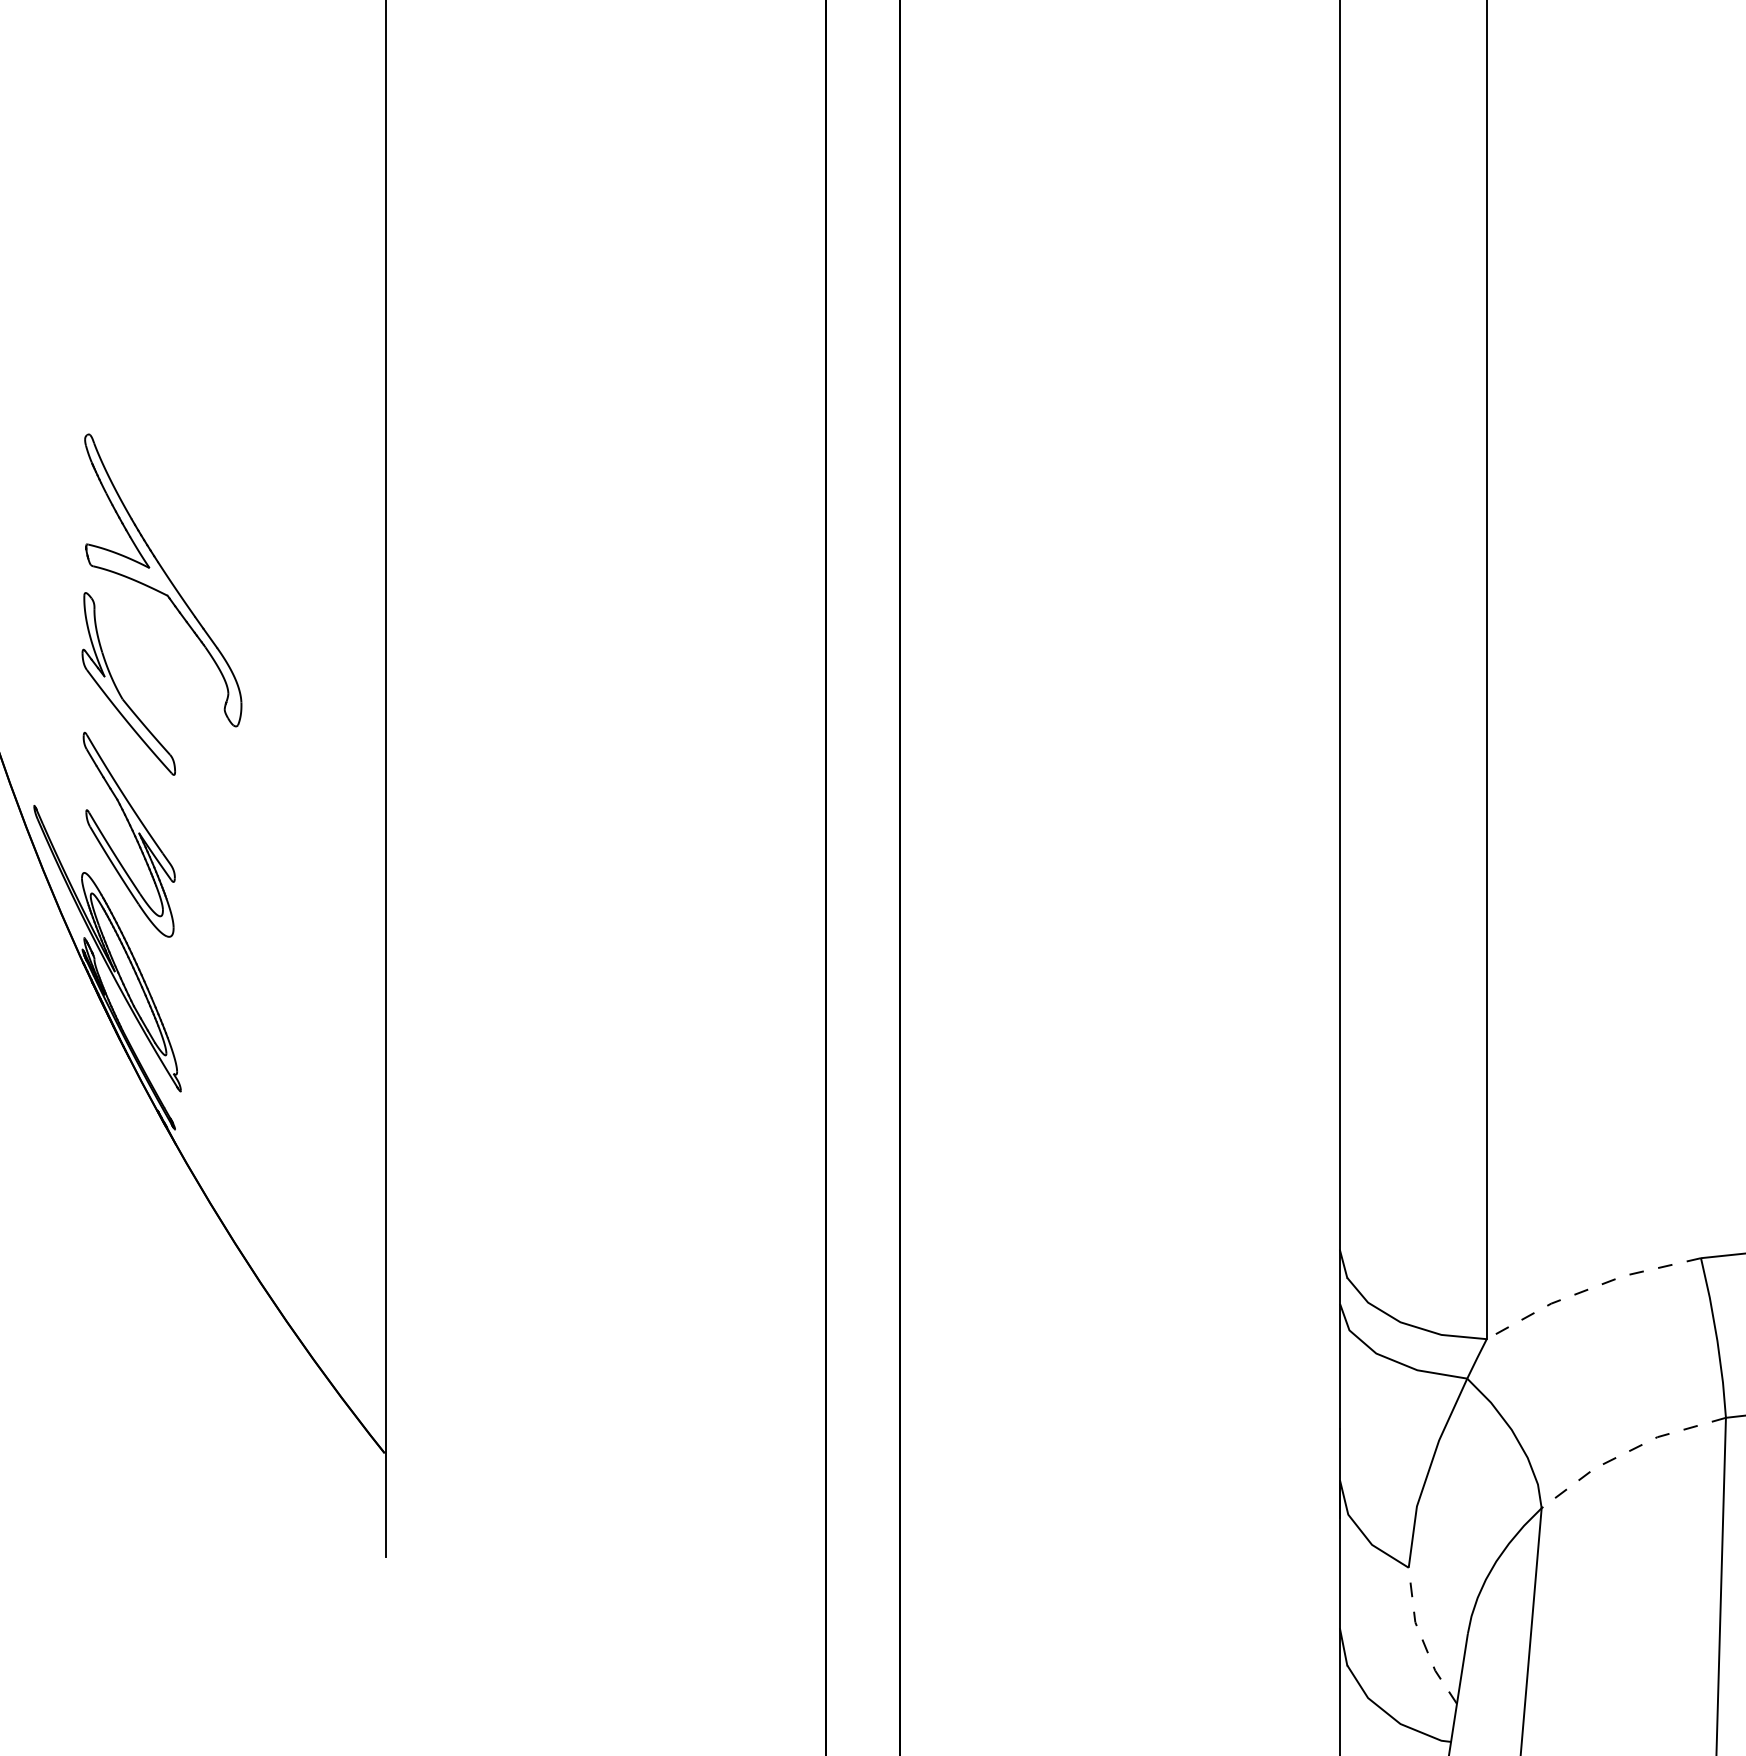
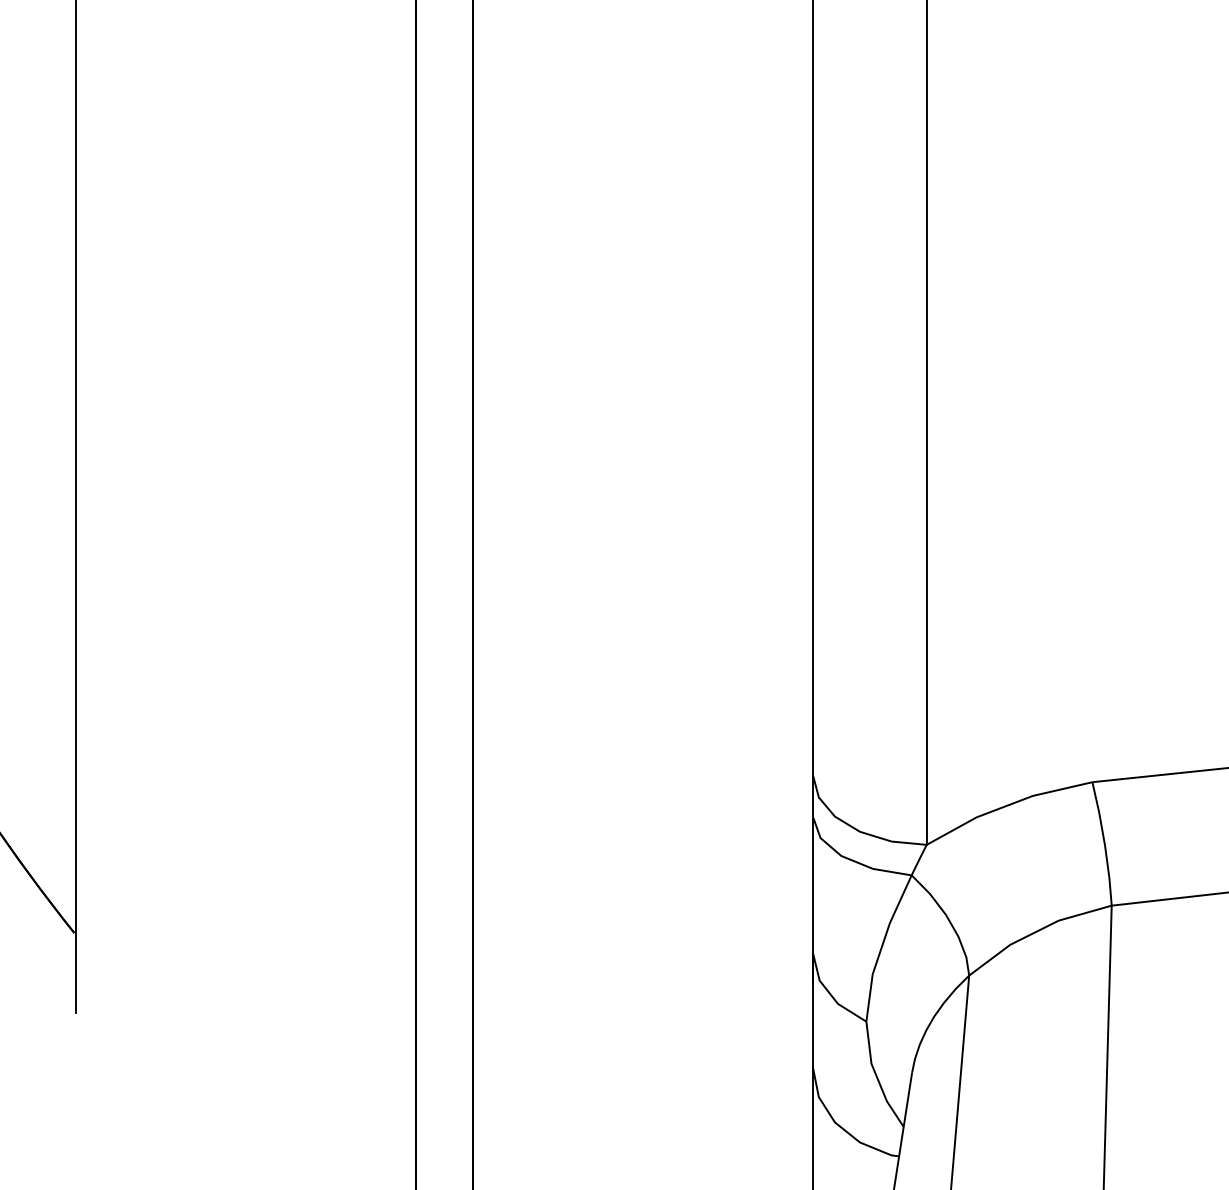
line: (1590, 1288) -> (1006, 805), dashed -> solid
line: (1628, 1451) -> (1036, 931), dashed -> solid
line: (1422, 1639) -> (877, 1077), dashed -> solid

